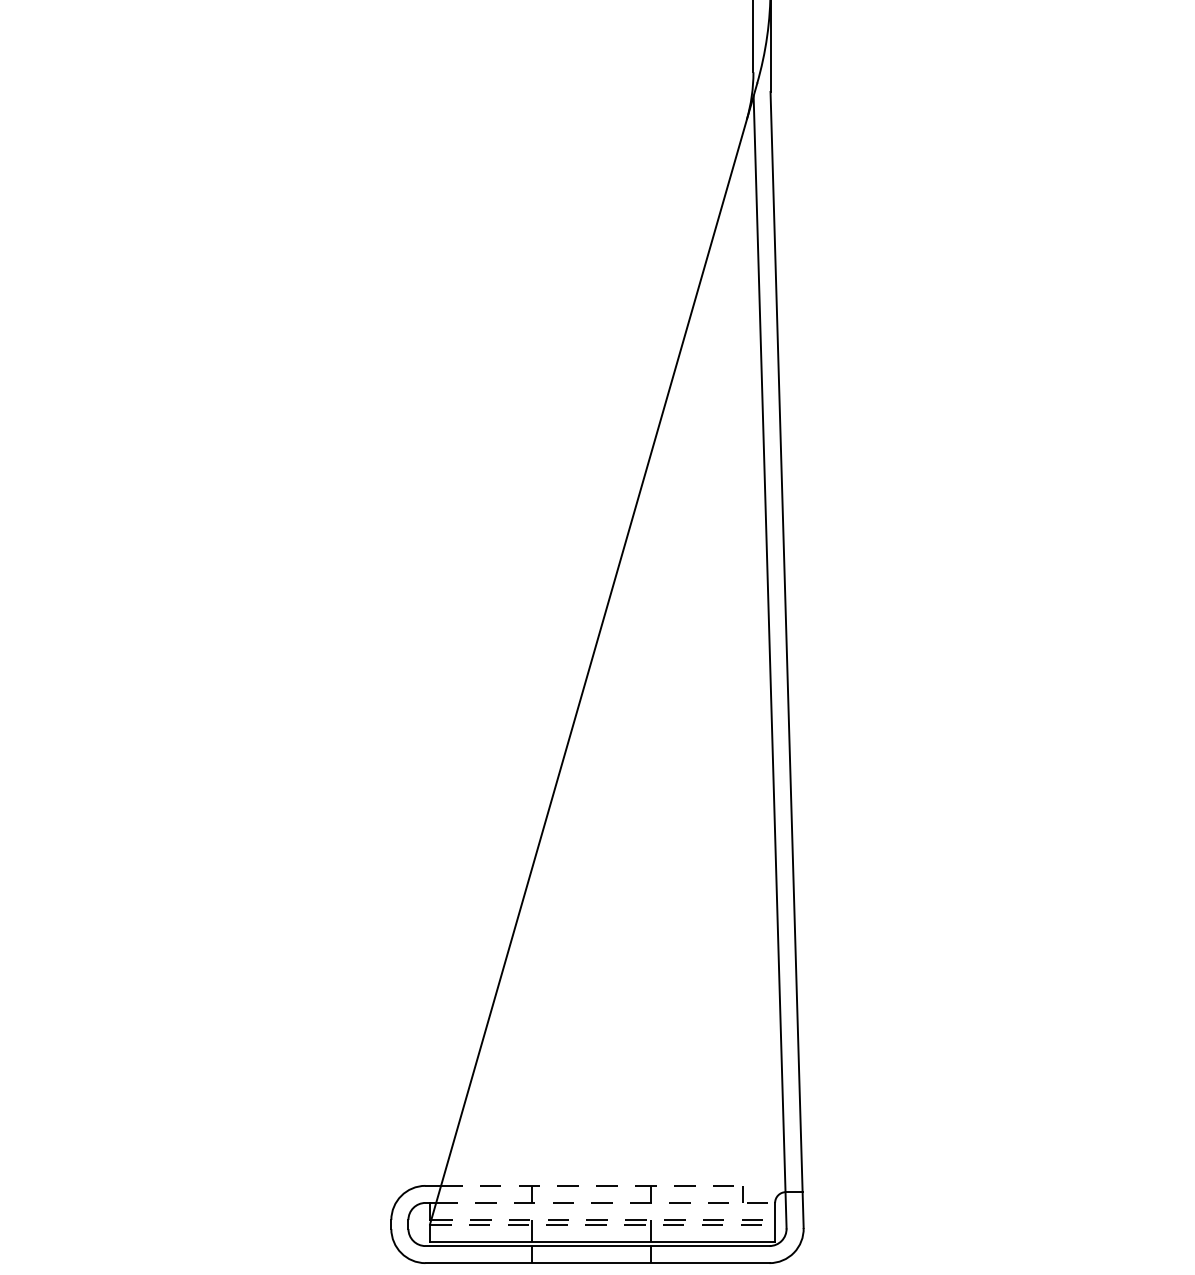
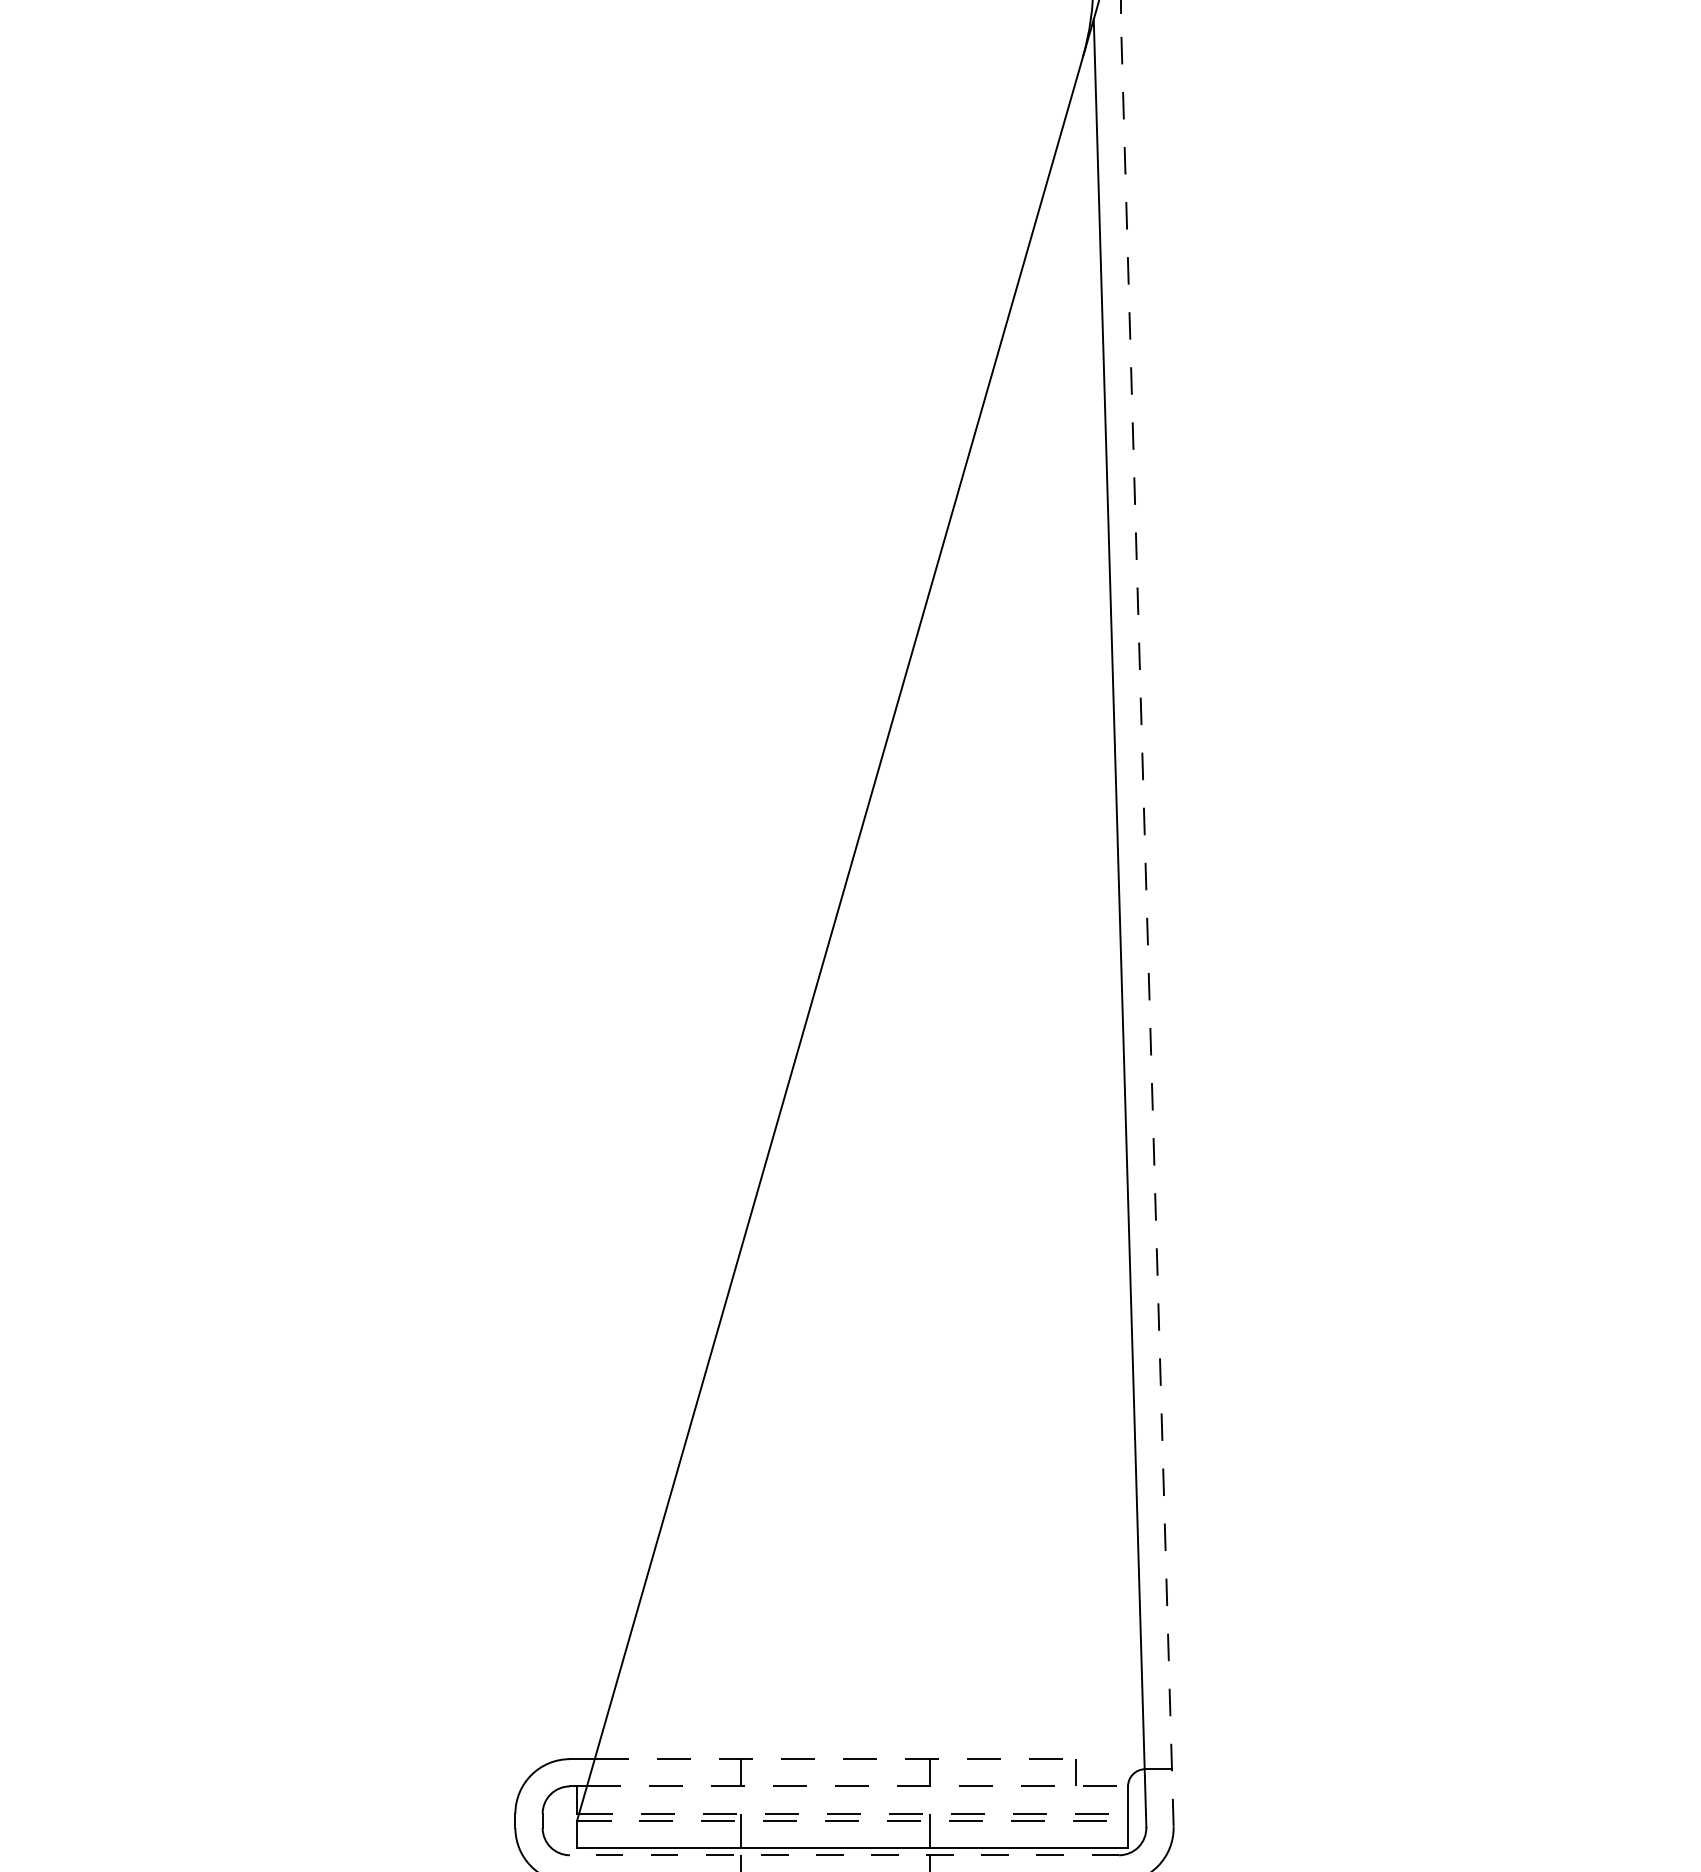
line: (787, 659) -> (1147, 918), solid -> dashed
line: (597, 1246) -> (844, 1855), solid -> dashed

